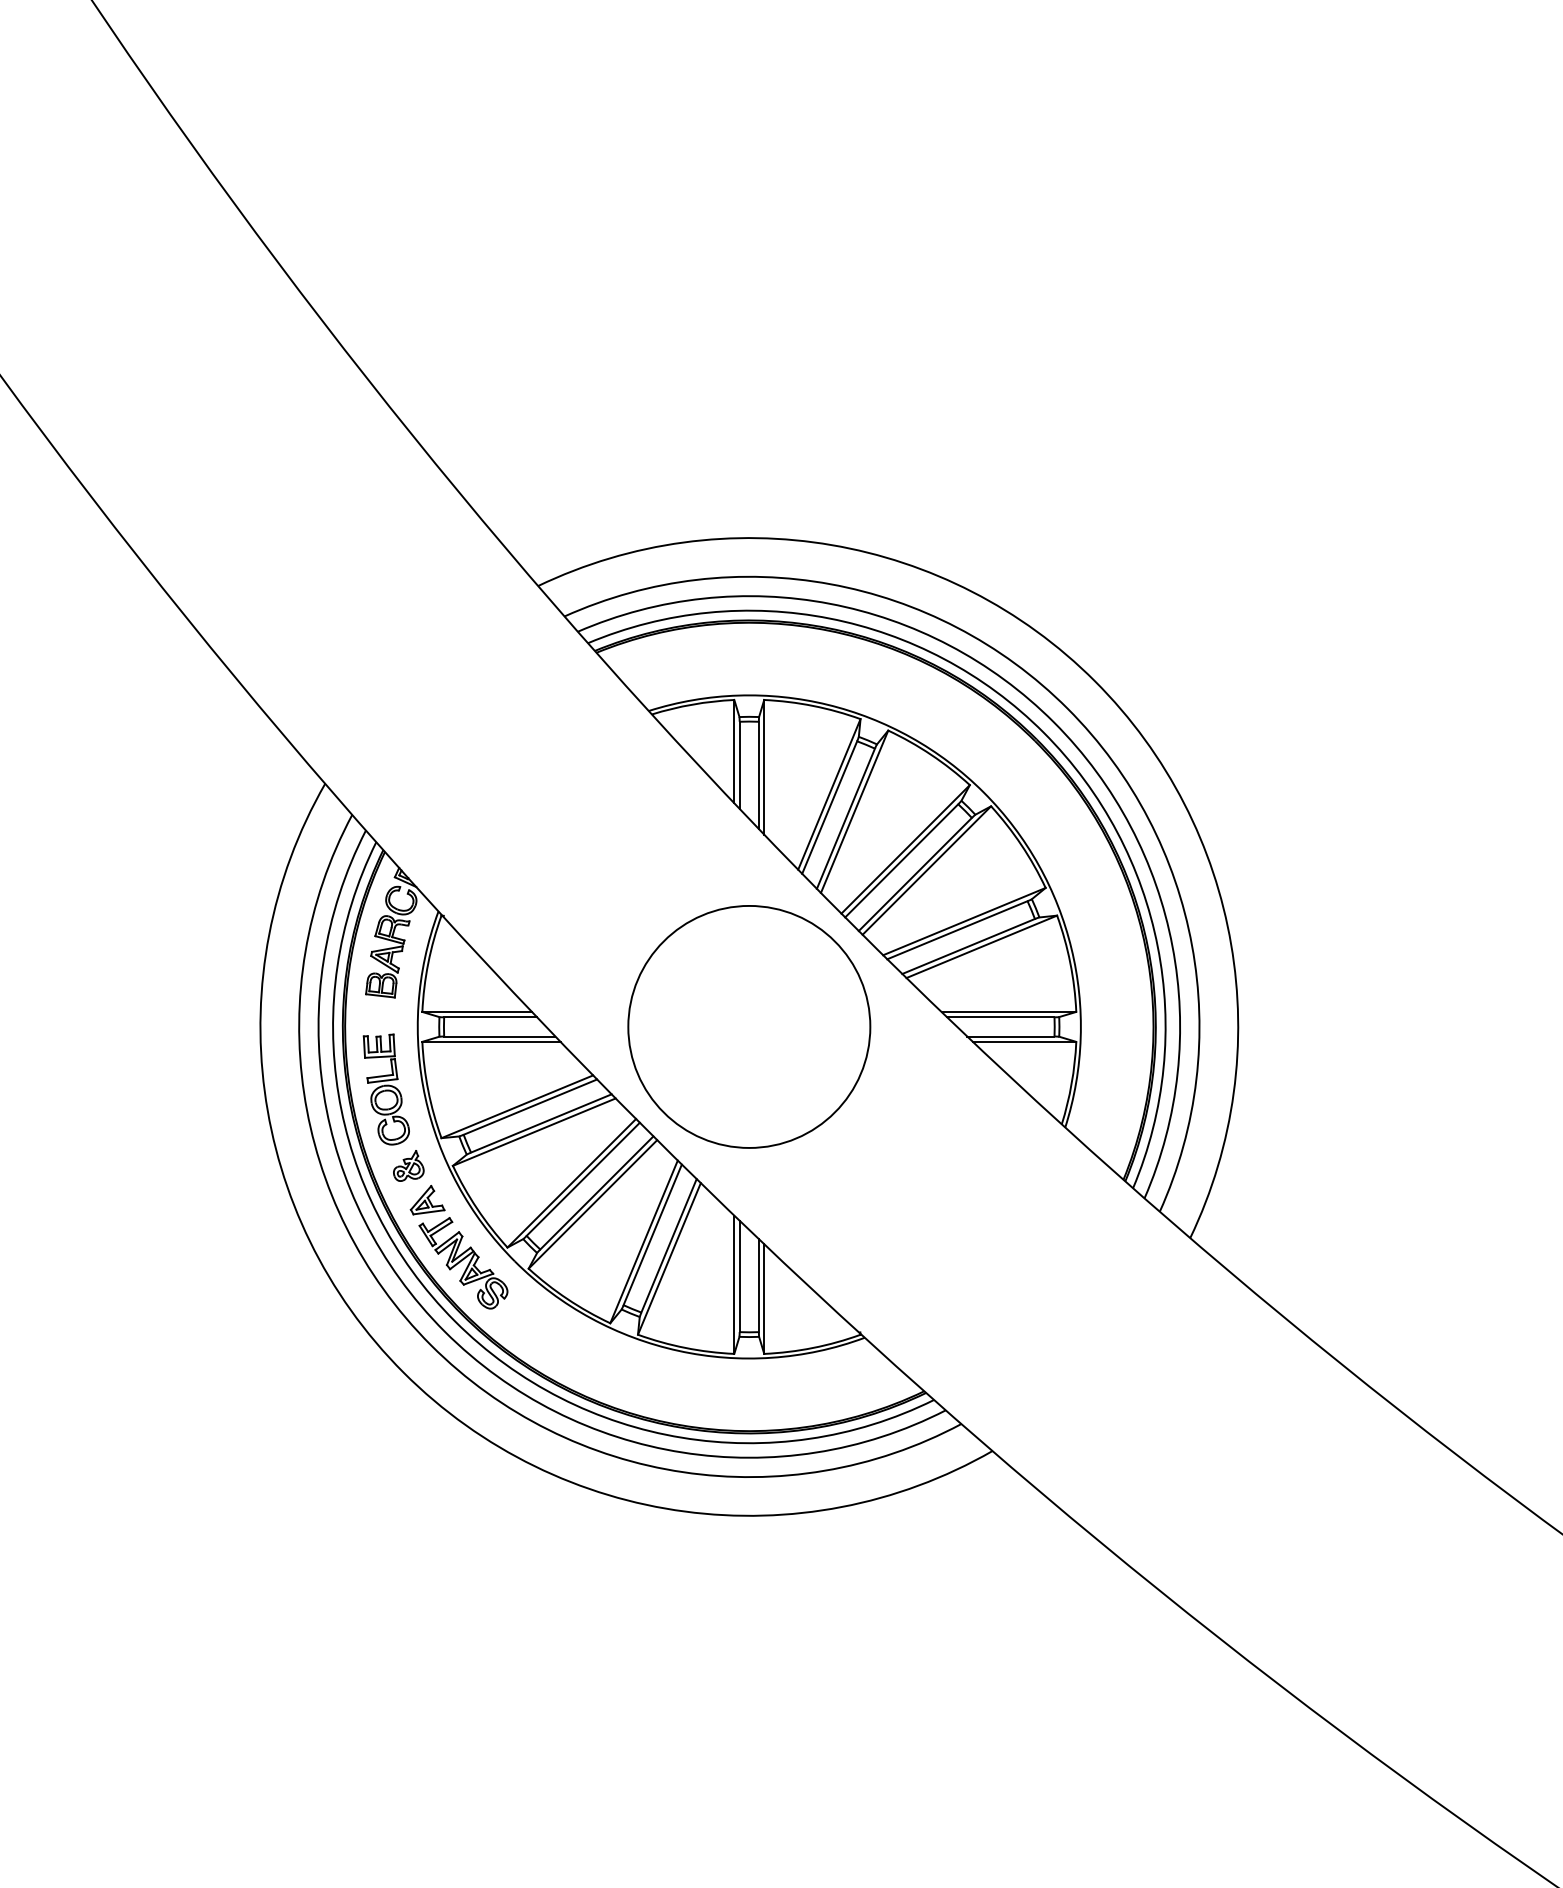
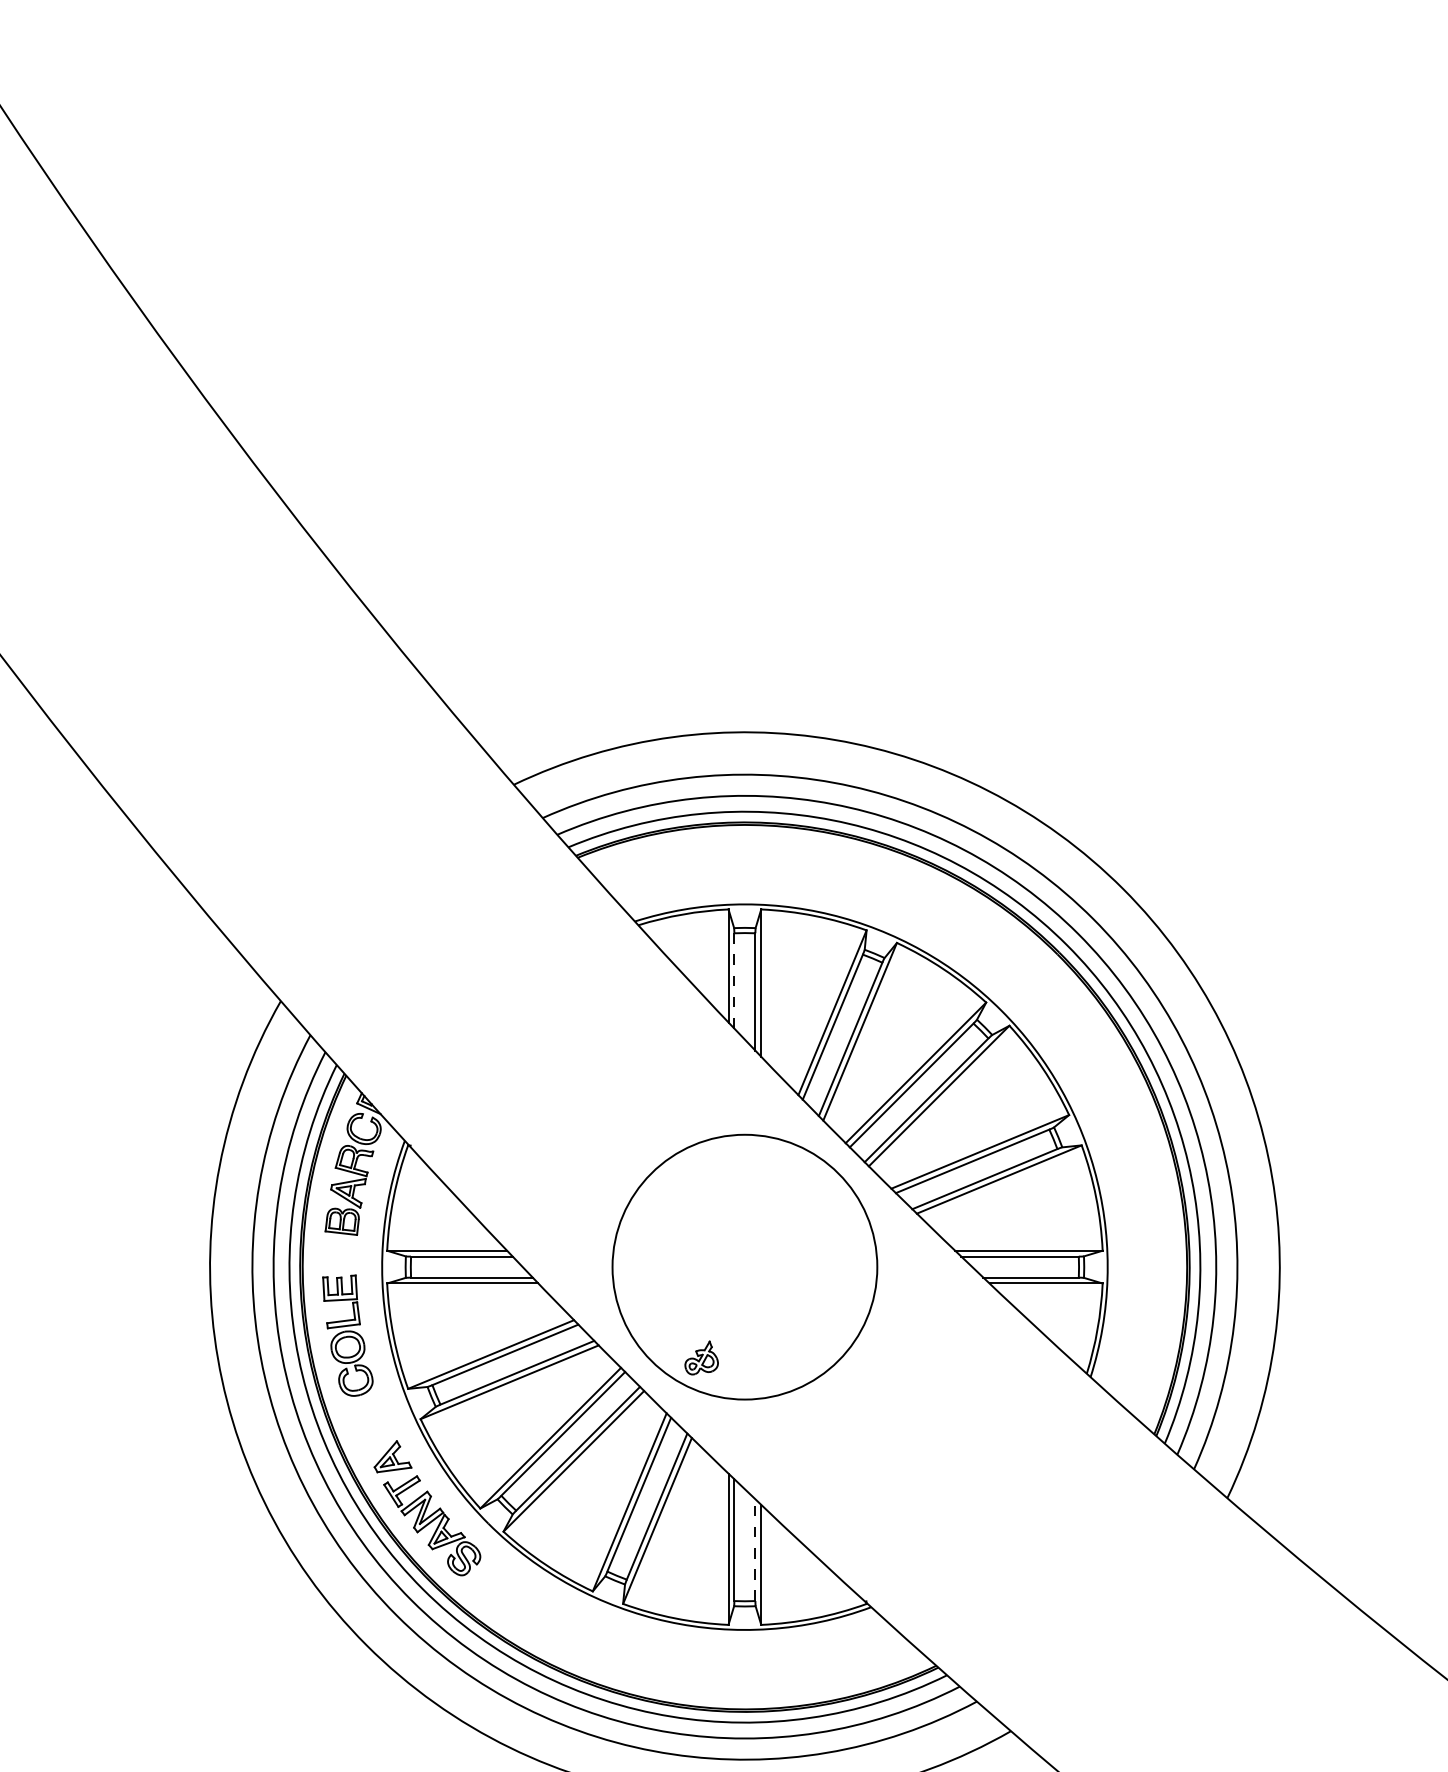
line: (739, 765) -> (734, 981), solid -> dashed
part: (408, 1165) -> (701, 1357), moved
line: (758, 1285) -> (754, 1550), solid -> dashed

